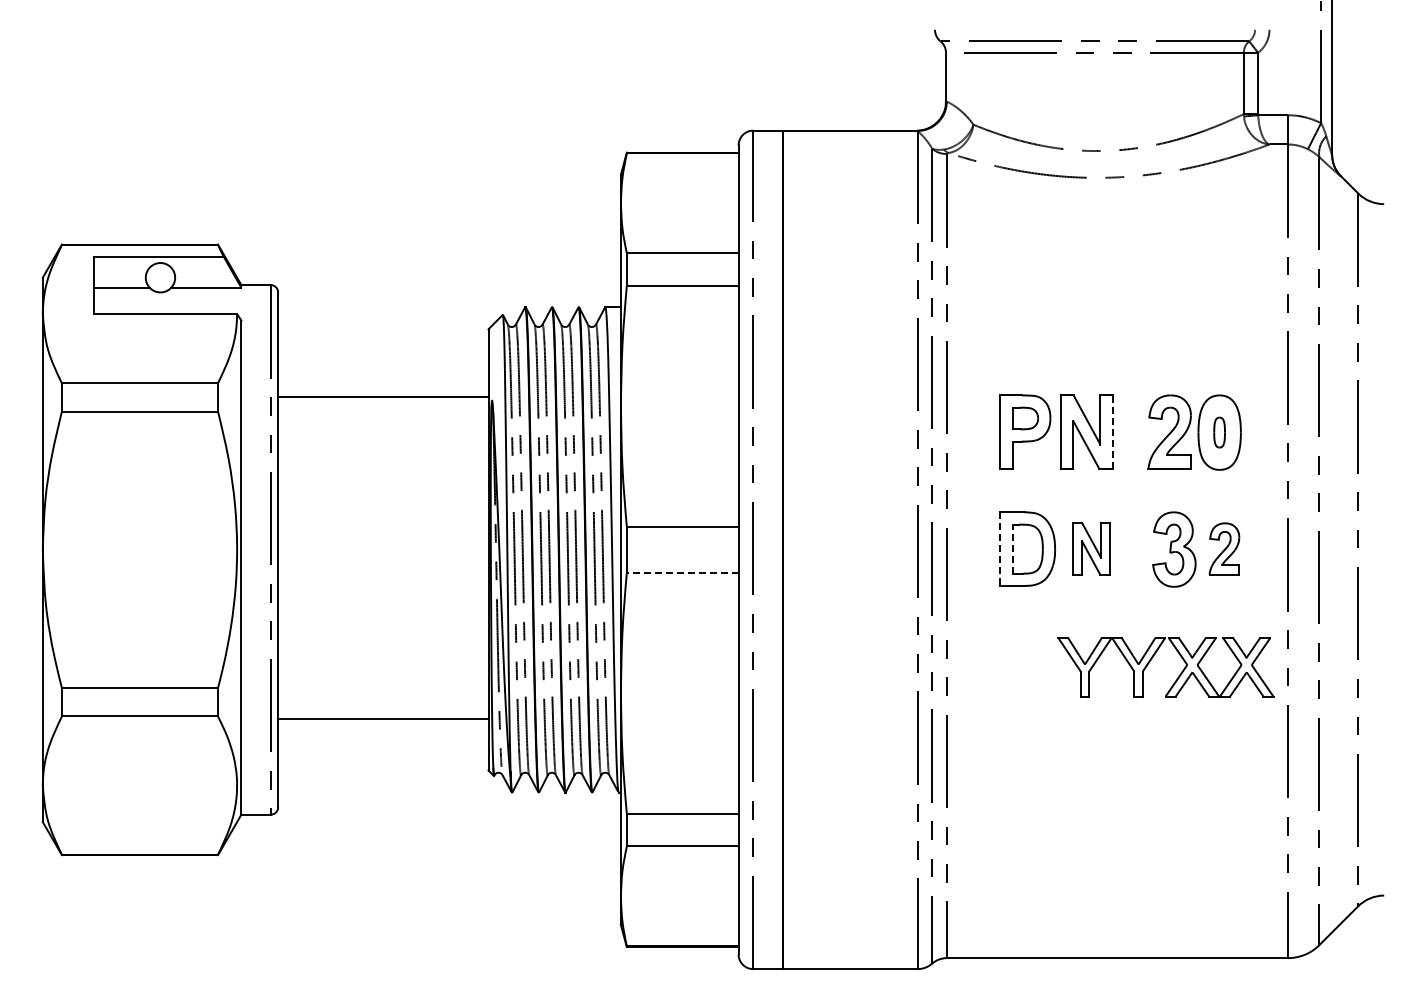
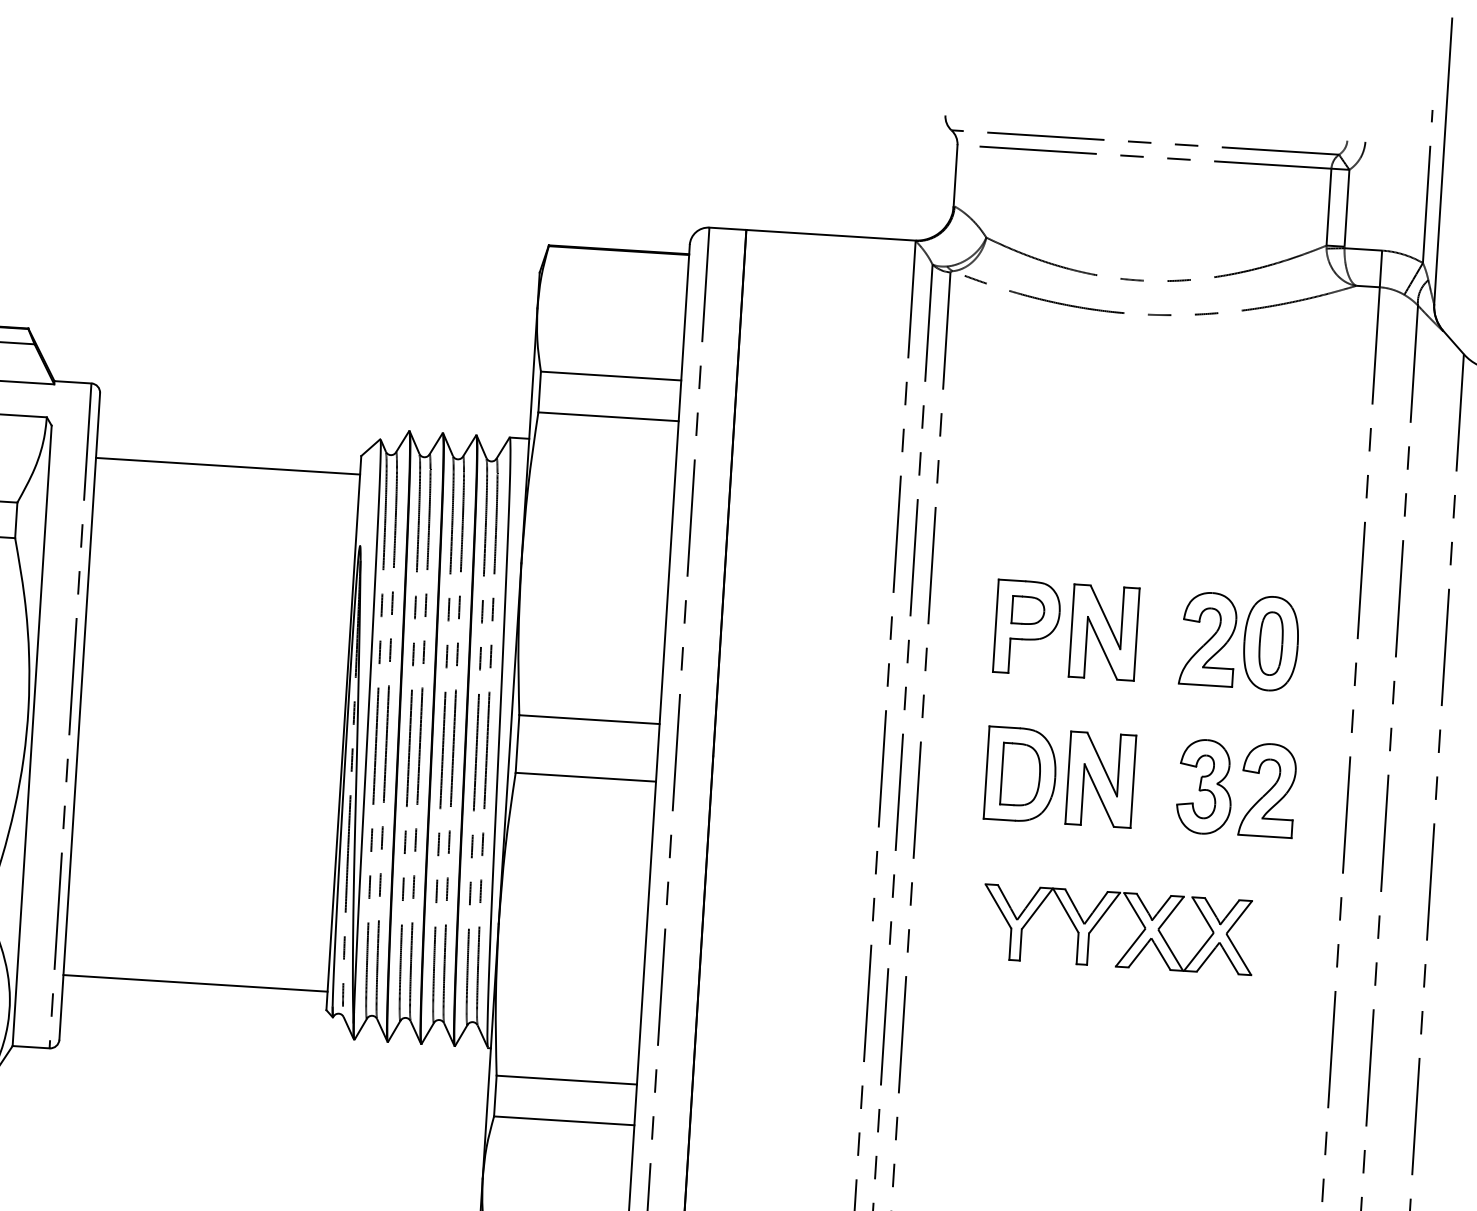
line: (383, 396) -> (228, 465), moved
line: (1112, 432) -> (1136, 635), dashed -> solid
part: (1219, 432) -> (1270, 643), size x1.67
part: (1091, 548) -> (1101, 778), size x1.43
part: (1224, 548) -> (1267, 789), size x1.43
line: (1000, 549) -> (986, 773), dashed -> solid
line: (1012, 549) -> (1001, 774), dashed -> solid
line: (682, 572) -> (585, 776), dashed -> solid
part: (1176, 678) -> (1130, 944), moved
line: (383, 718) -> (195, 982), moved

